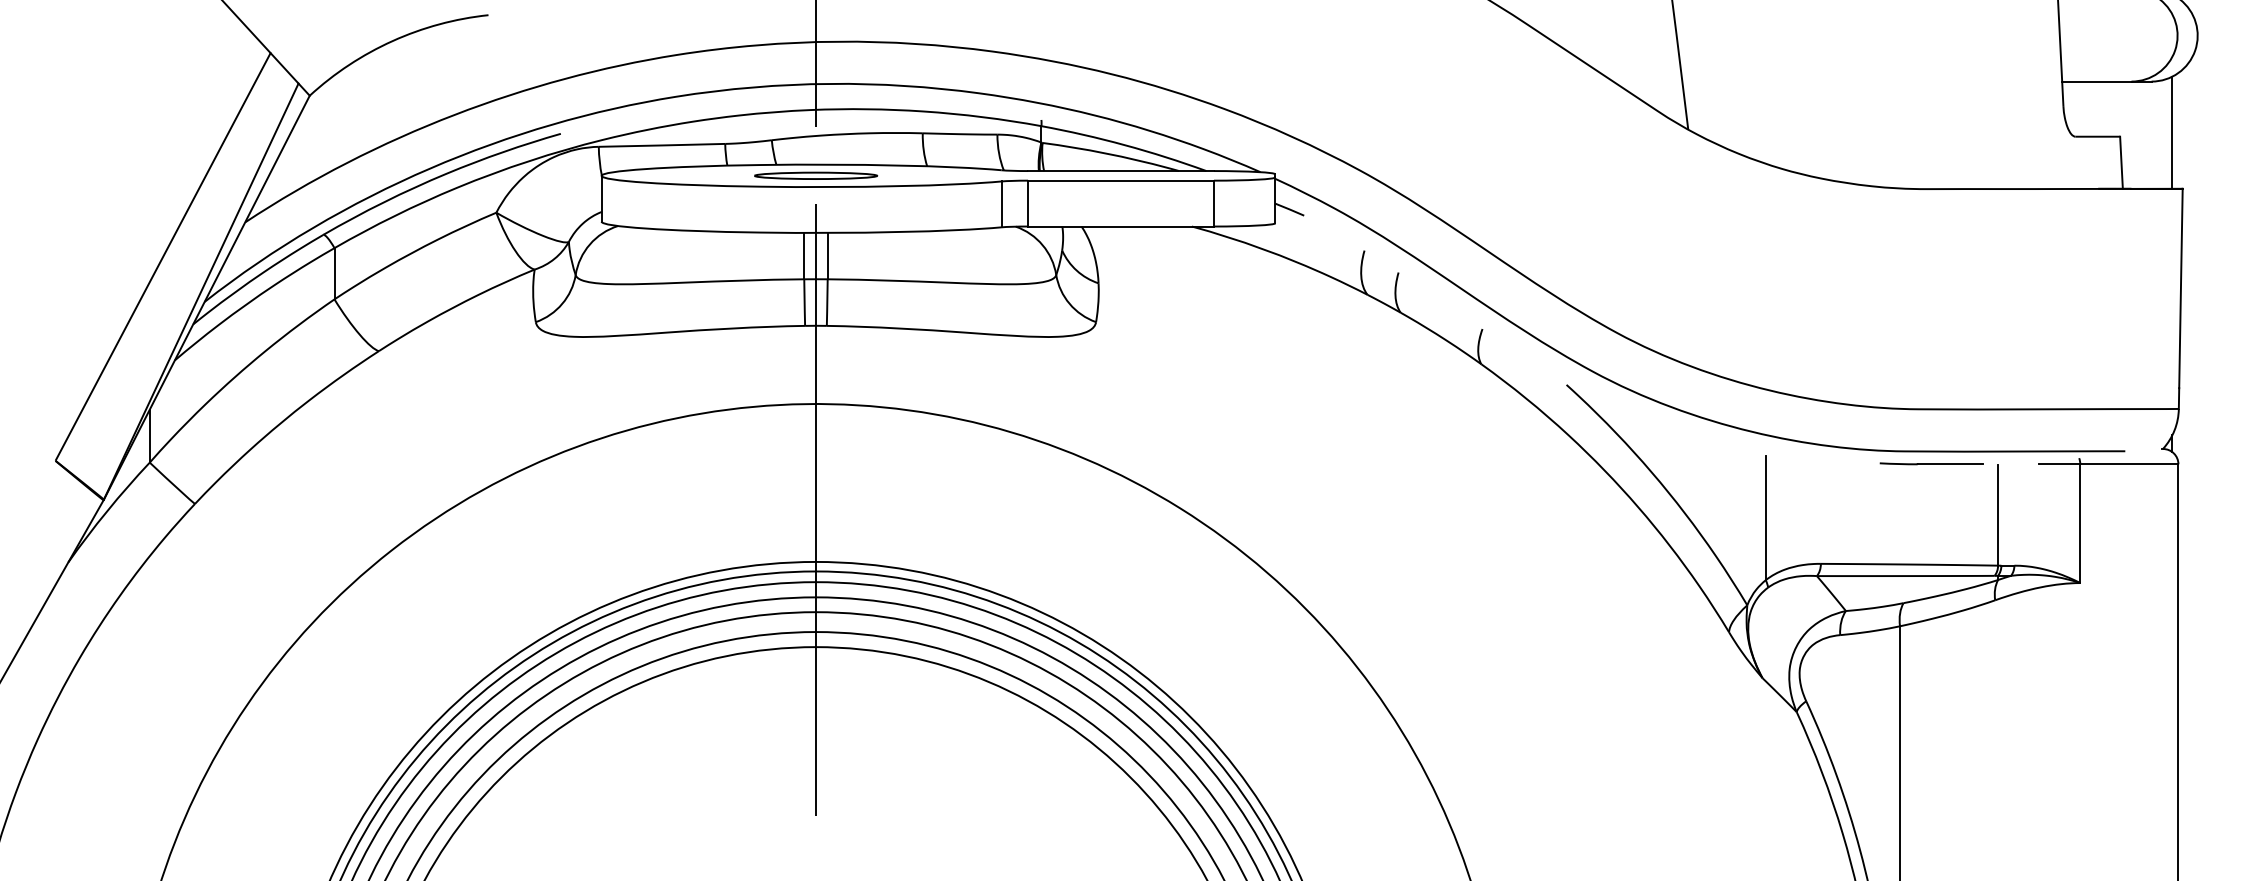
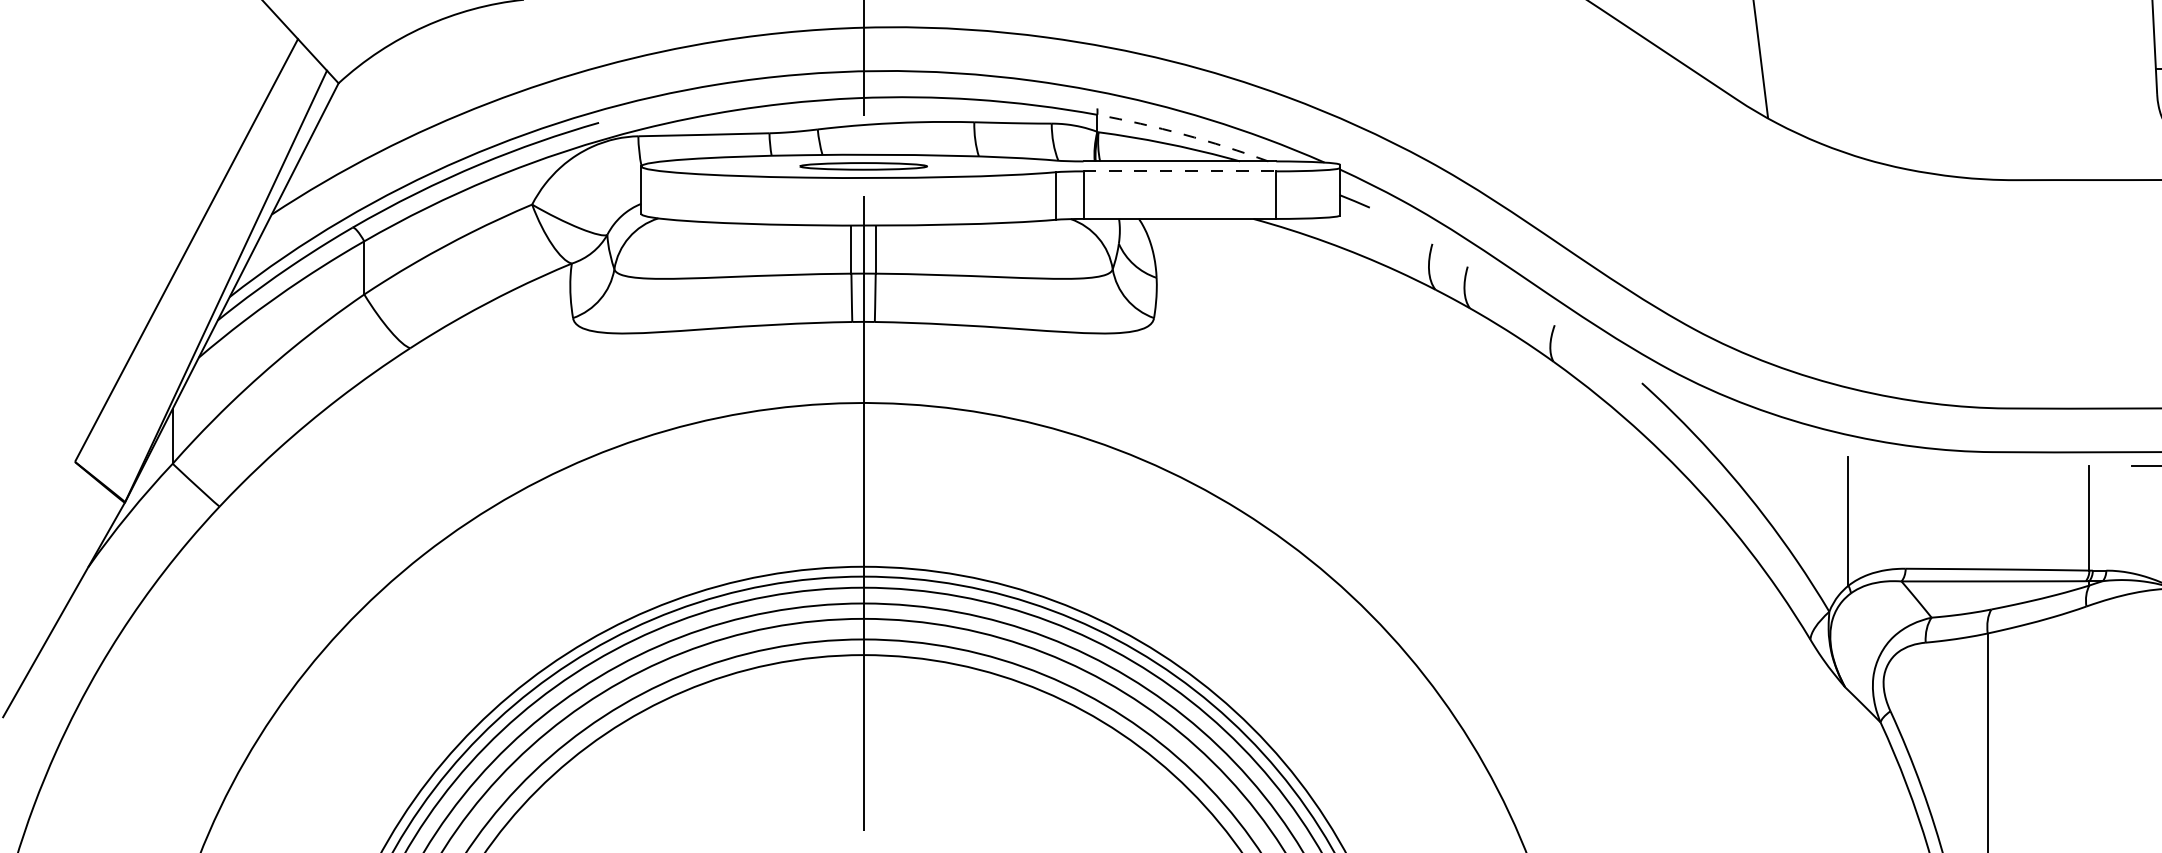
arc: (1124, 145) -> (1183, 134), solid -> dashed
line: (1121, 180) -> (1180, 171), solid -> dashed
part: (1931, 463) -> (2020, 464), removed

